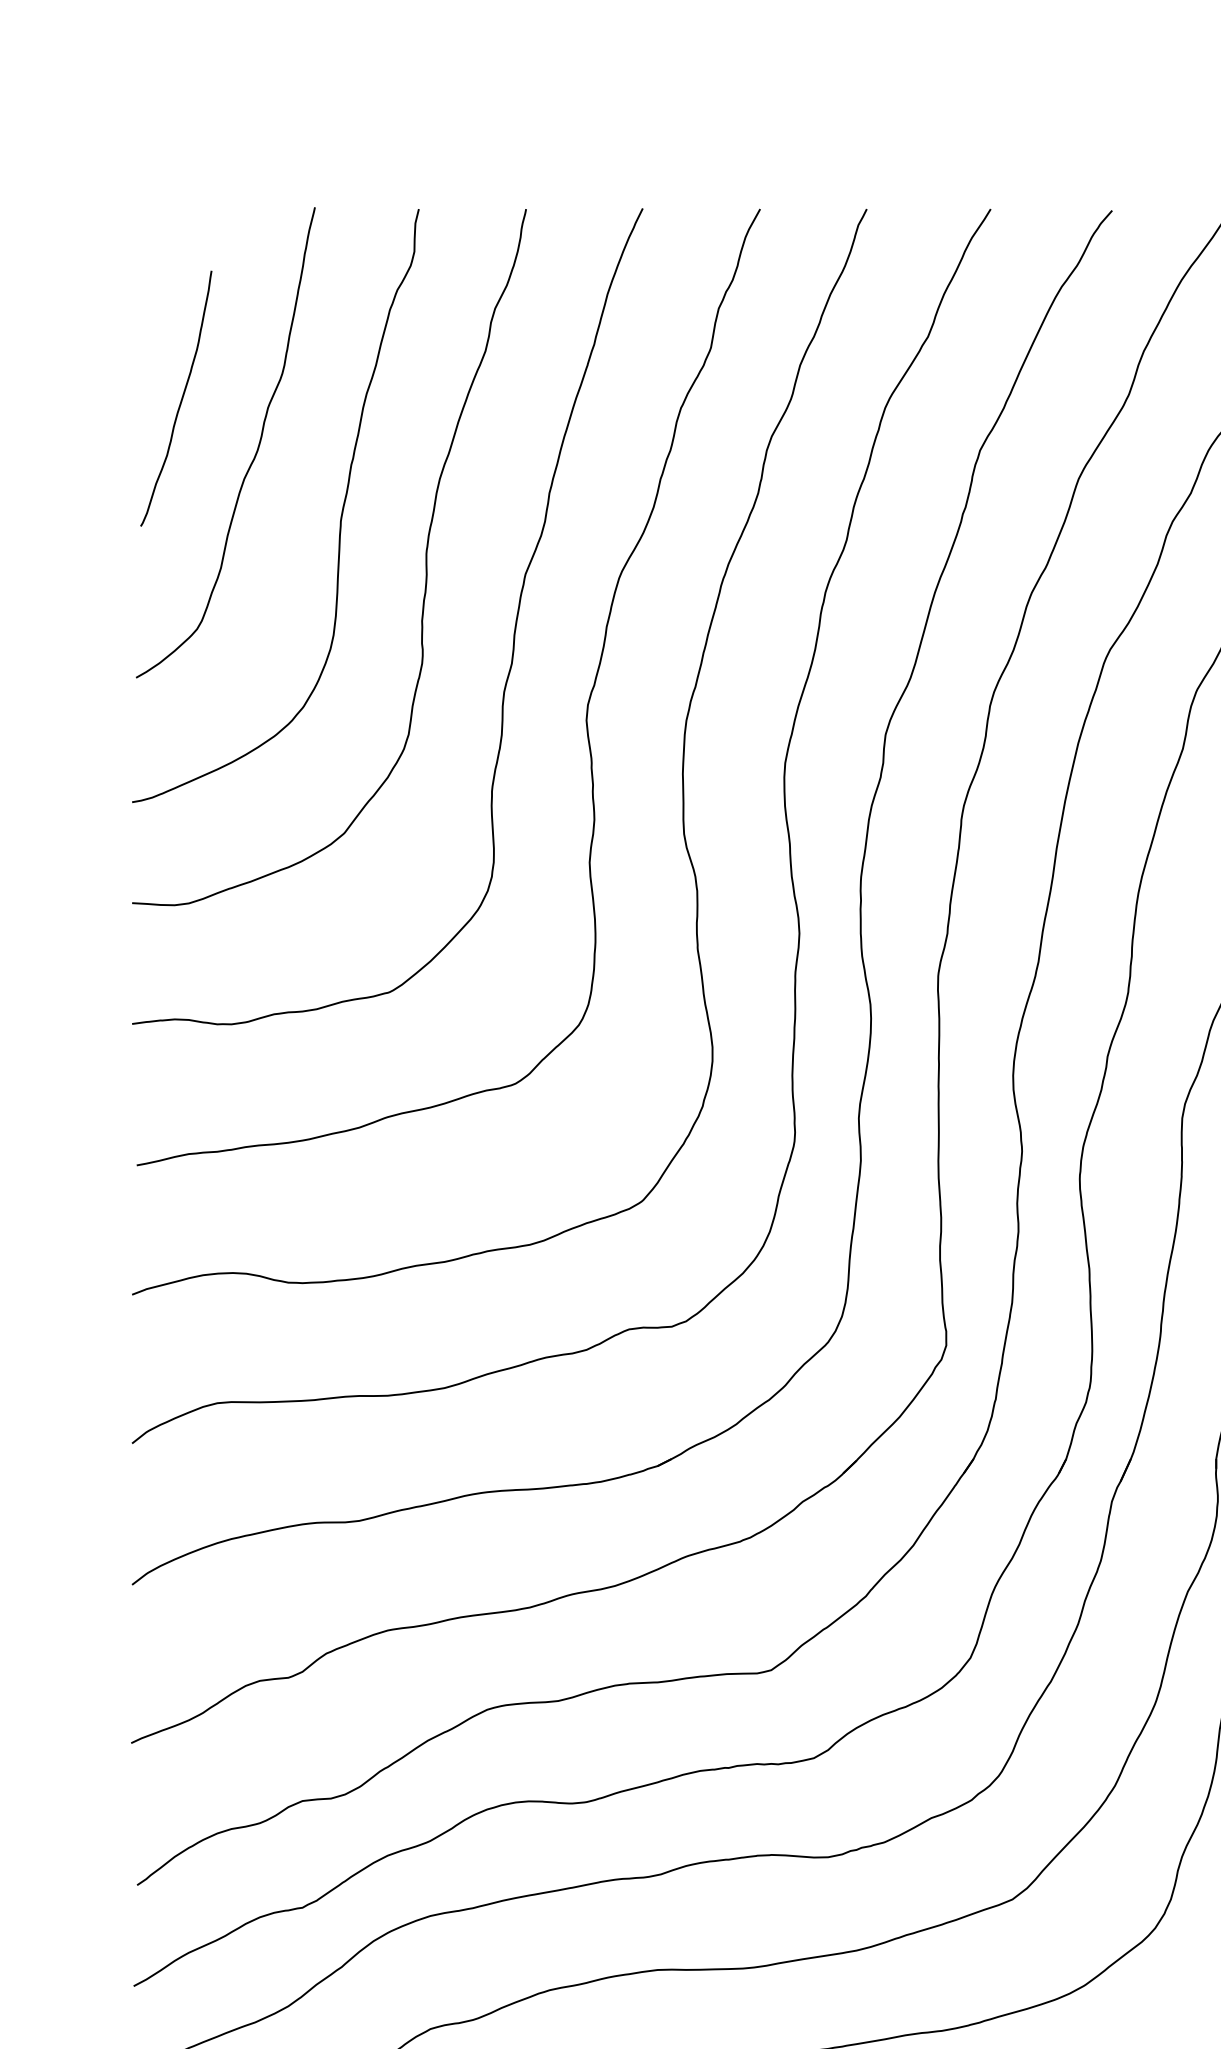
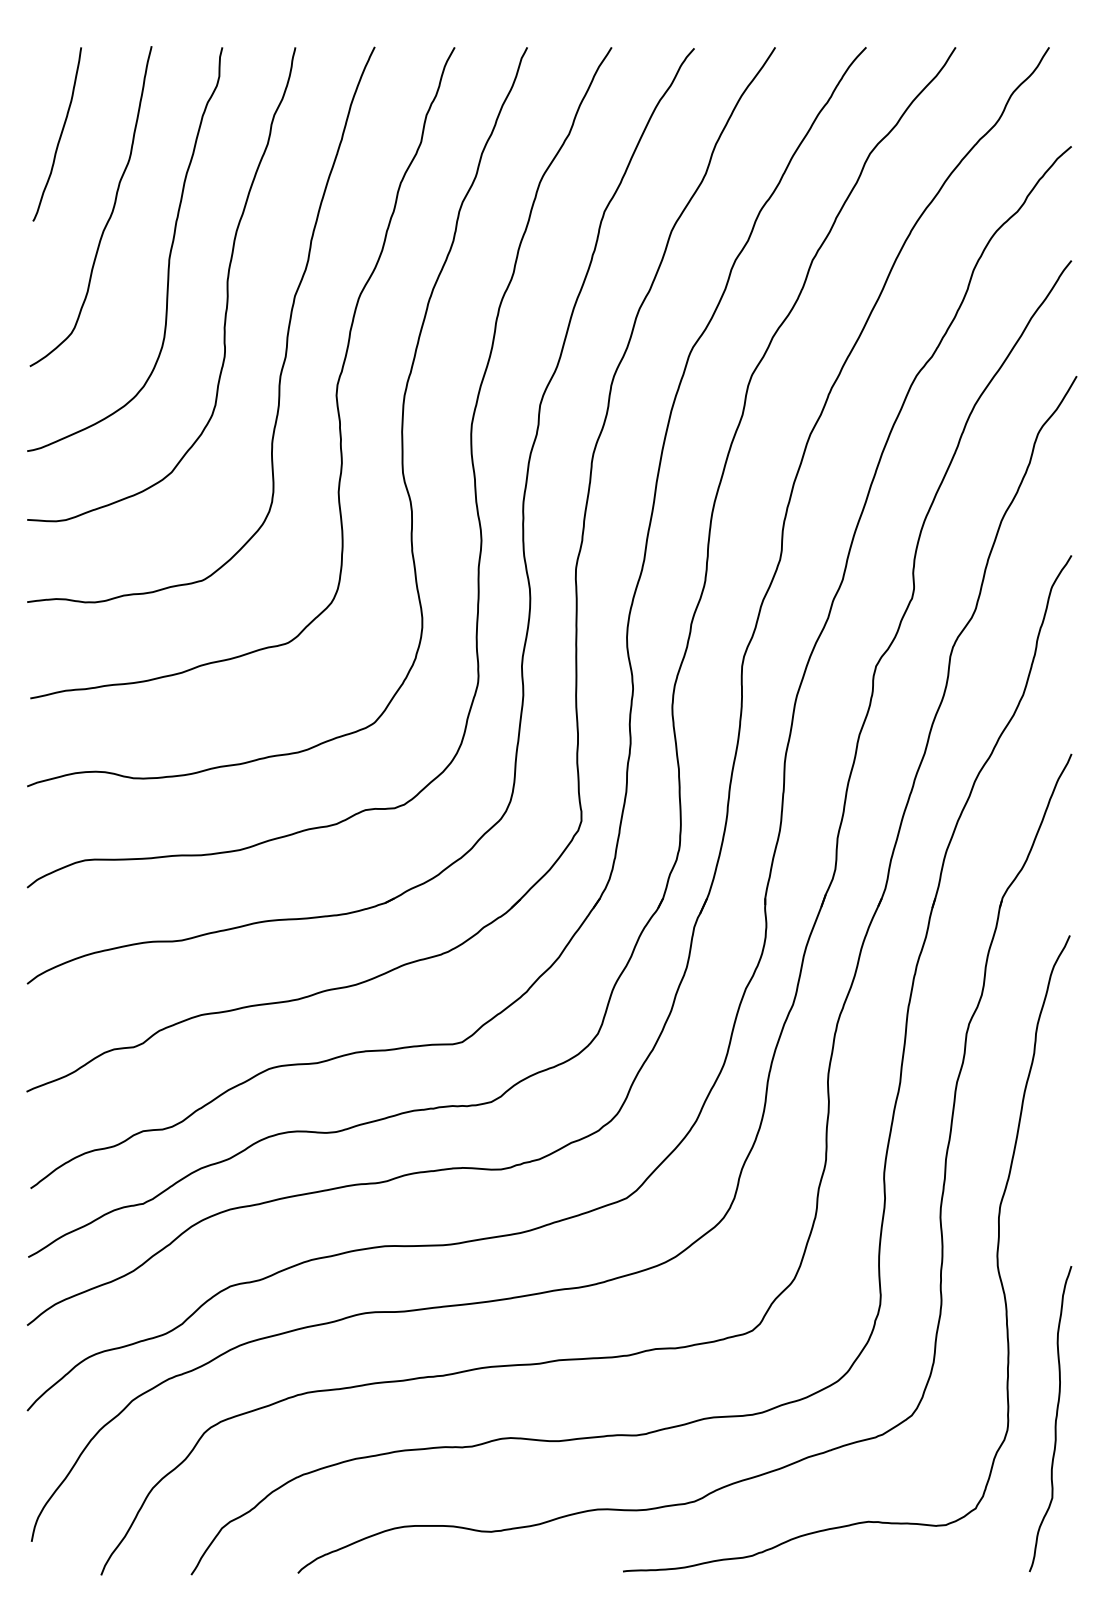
curve: (179, 401) -> (59, 136), moved

